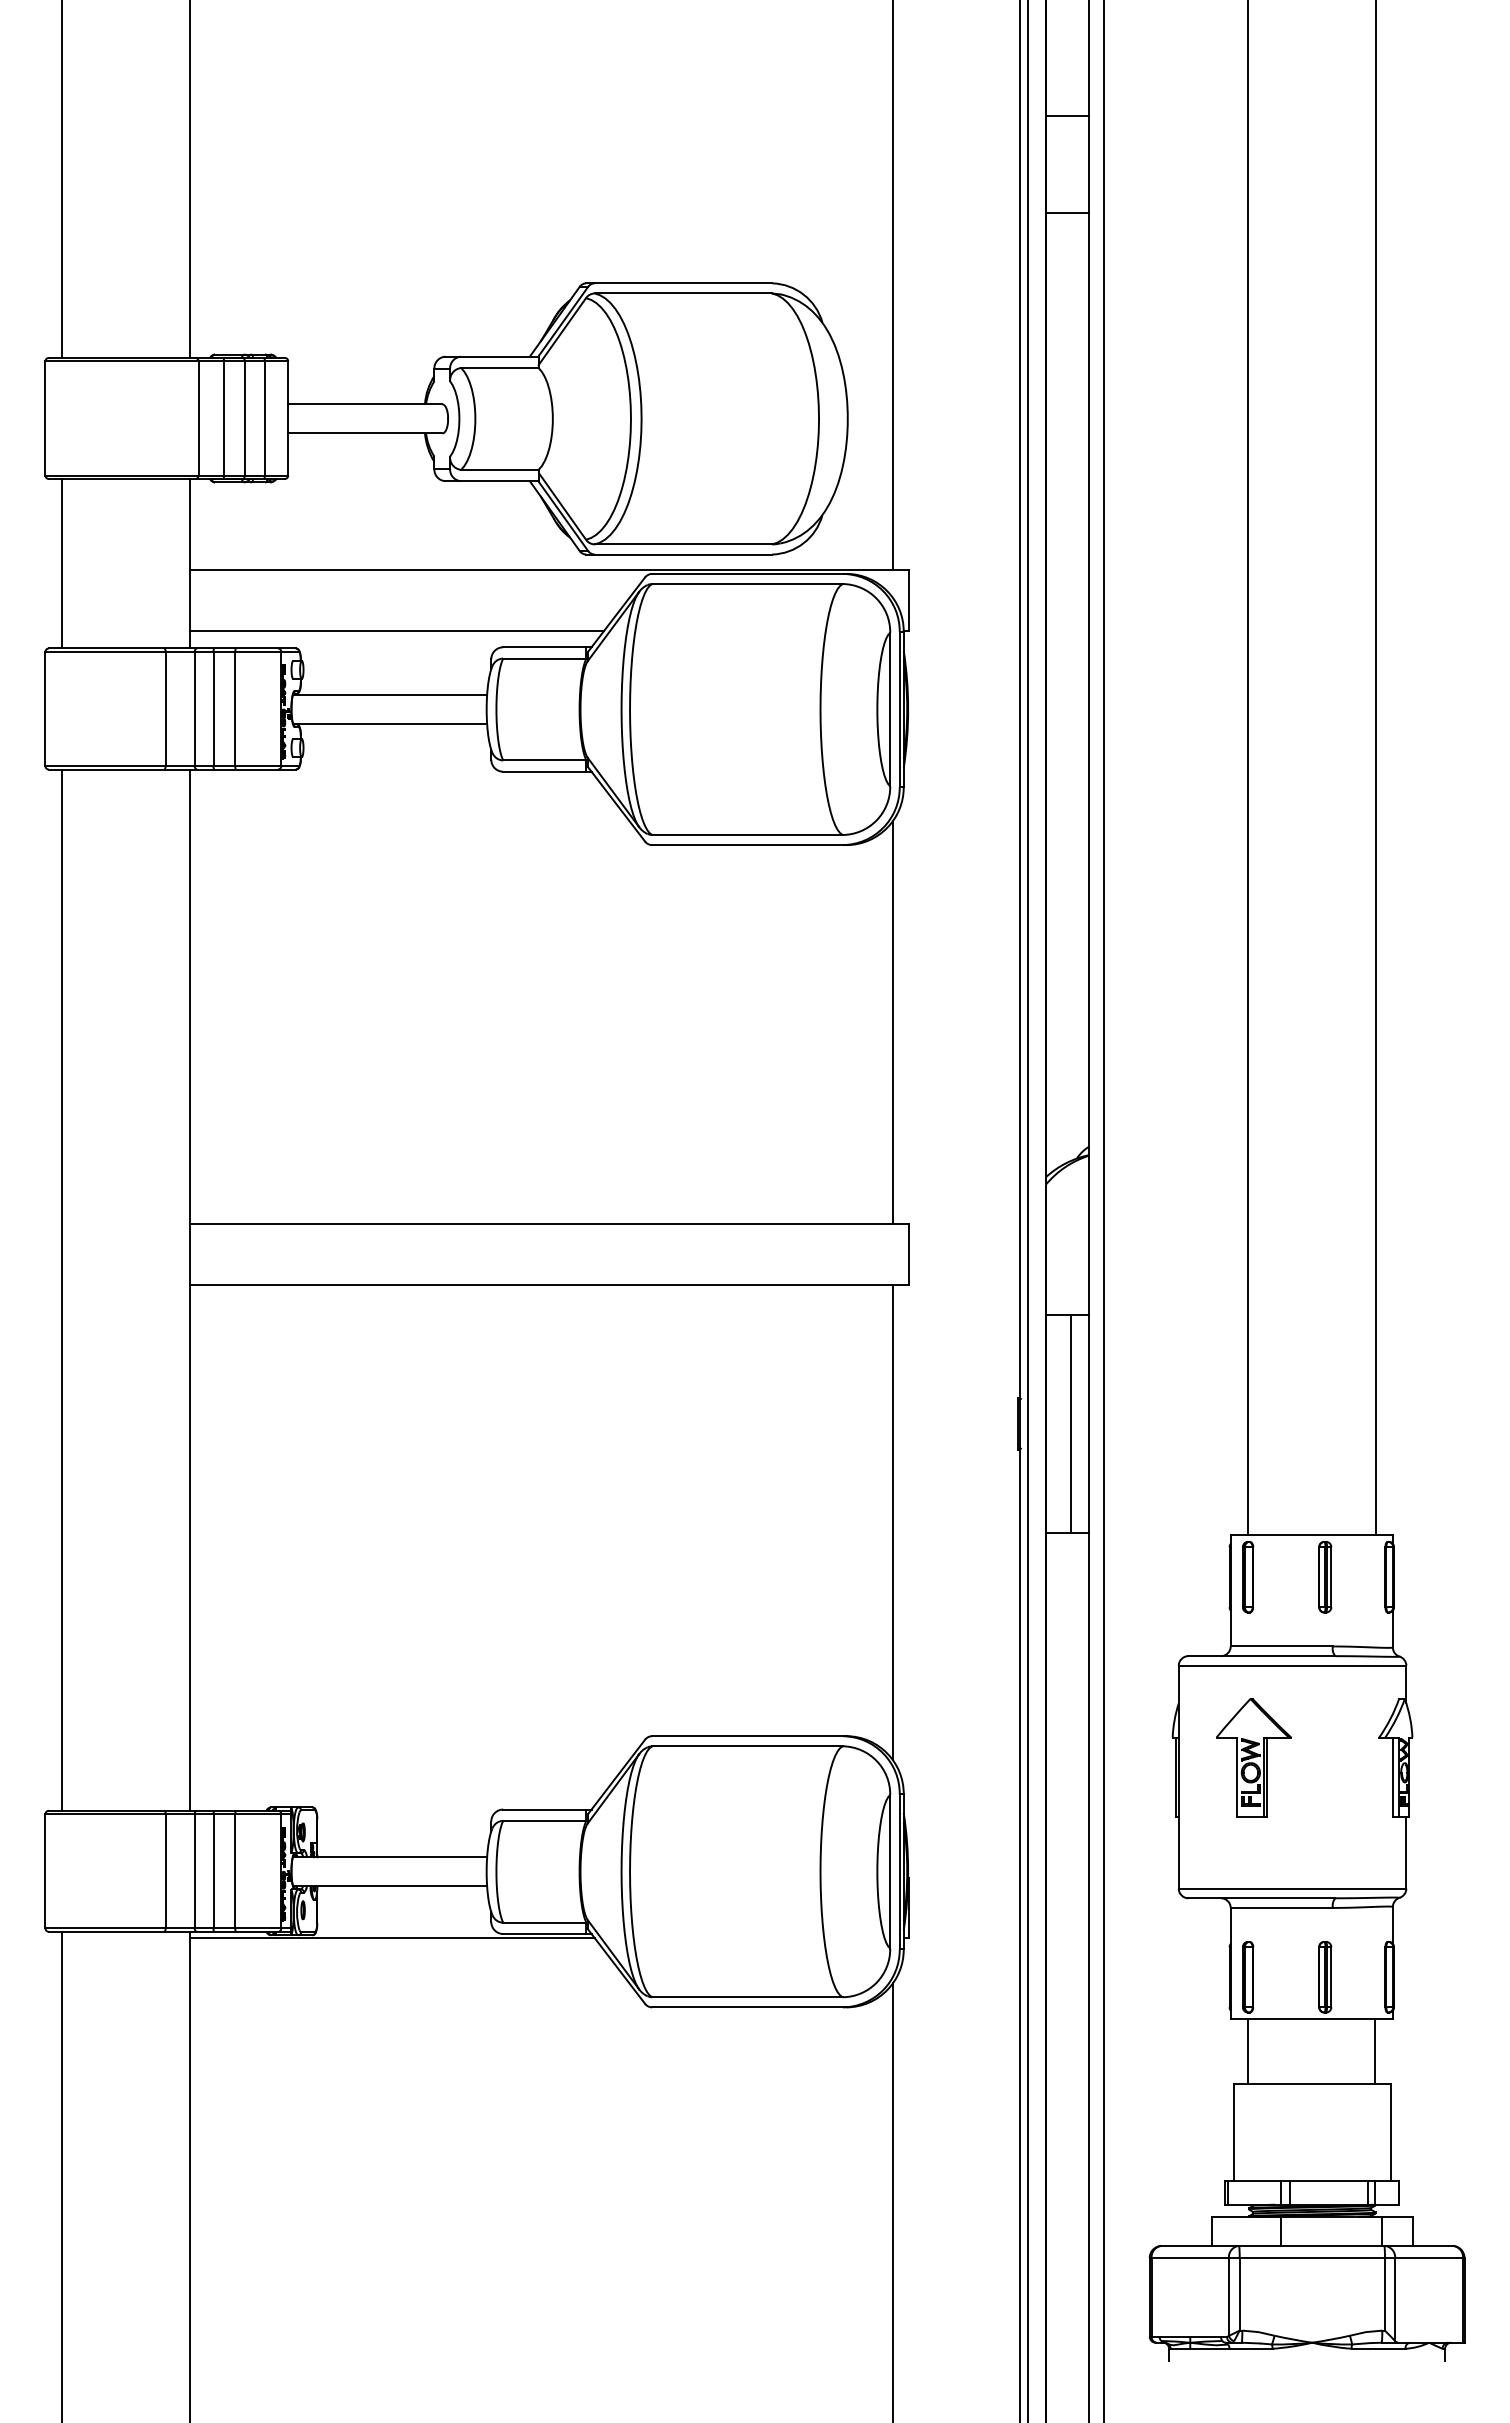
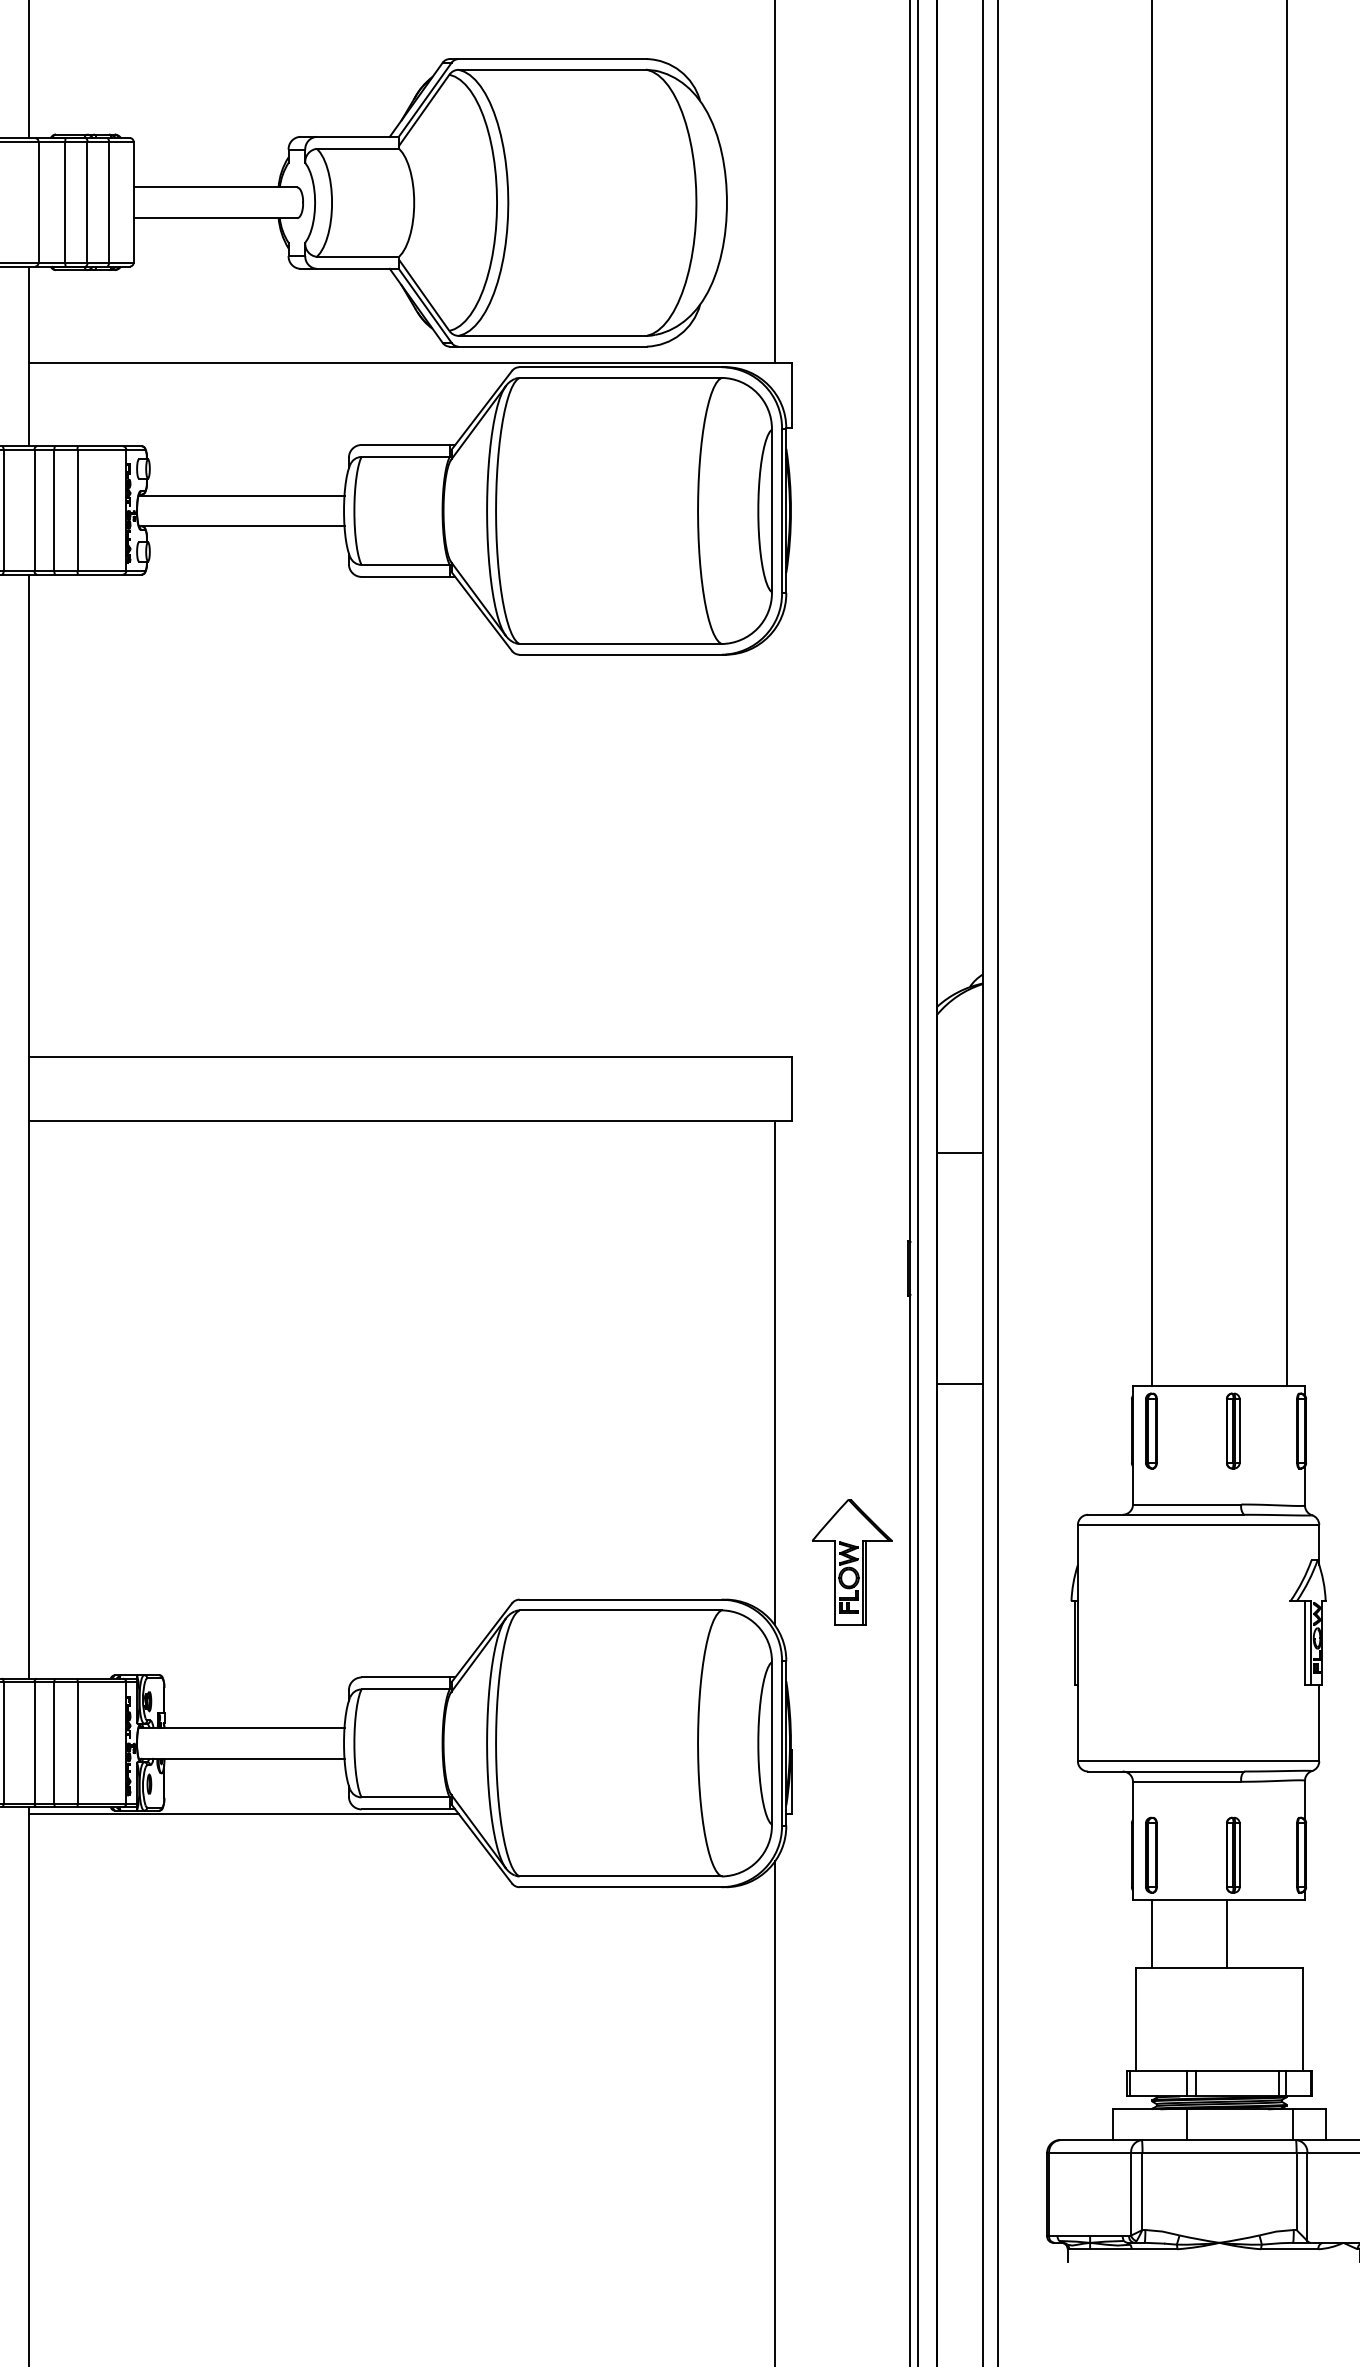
line: (396, 630) -> (248, 427), removed
line: (893, 1022) -> (775, 842), removed
line: (1071, 1423) -> (964, 1268), removed
part: (1253, 1757) -> (851, 1561), moved
line: (1375, 2051) -> (1227, 1934), moved

